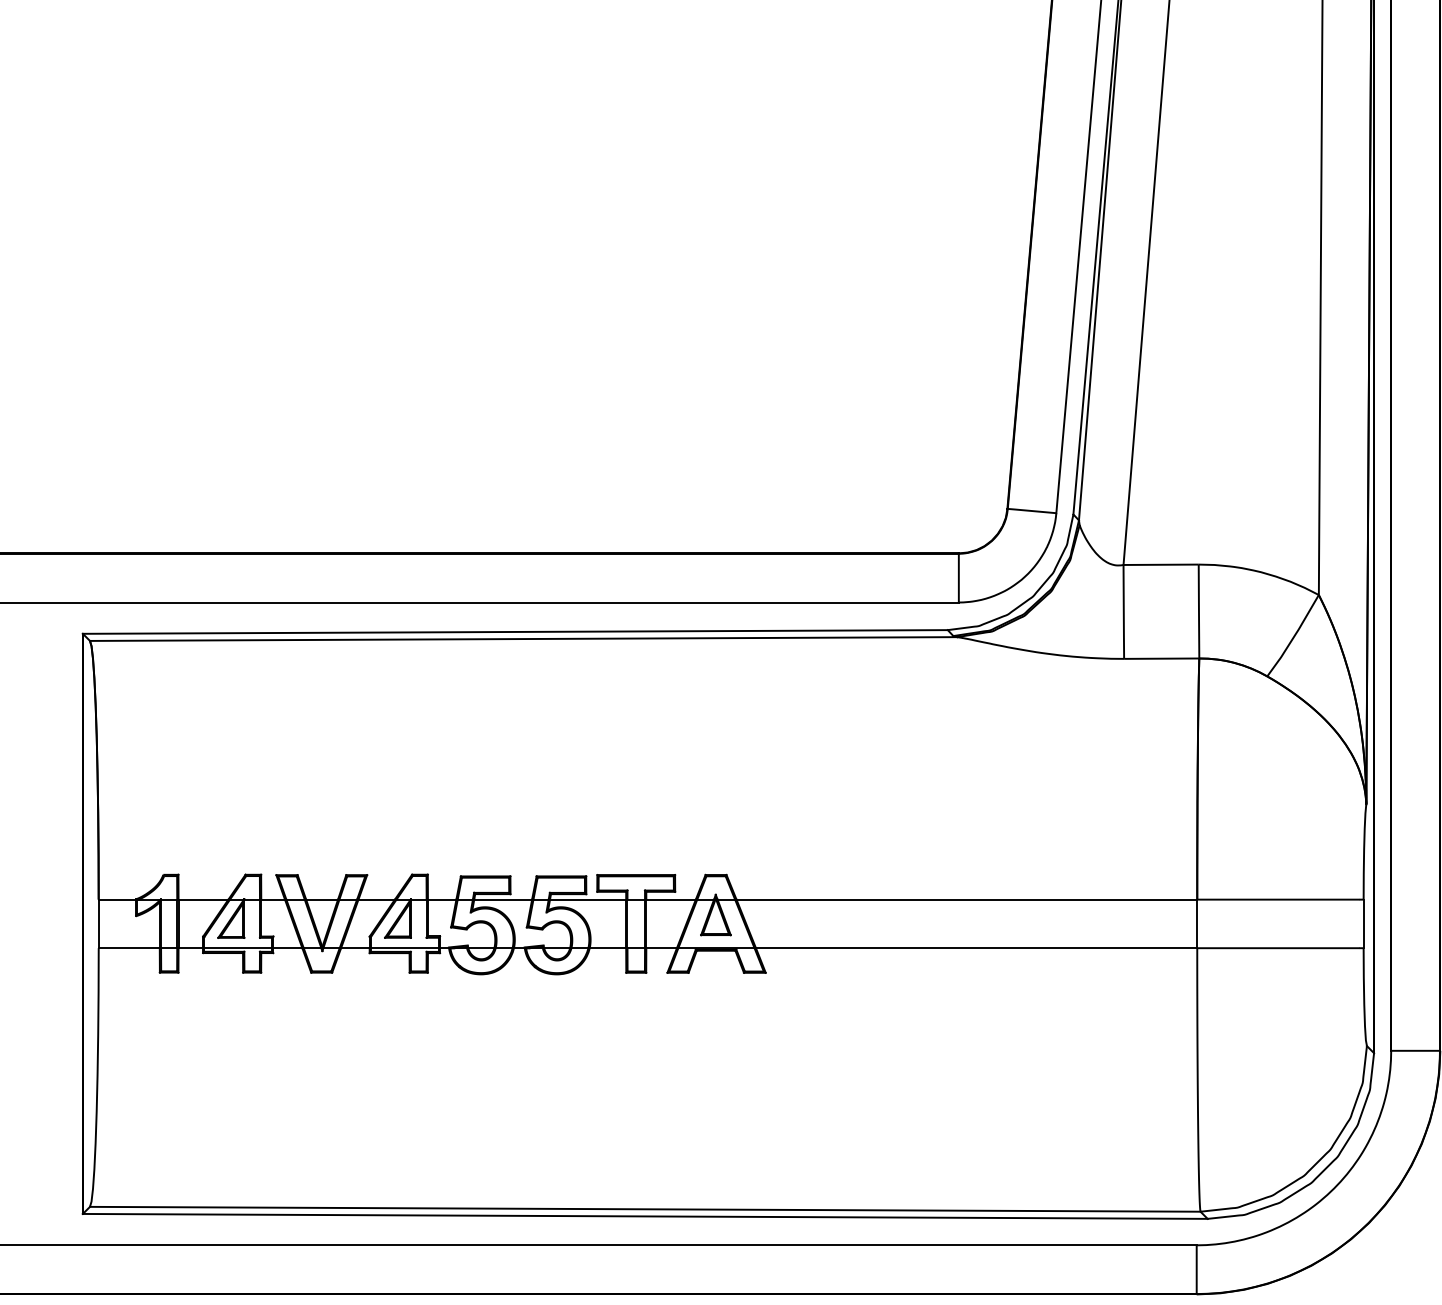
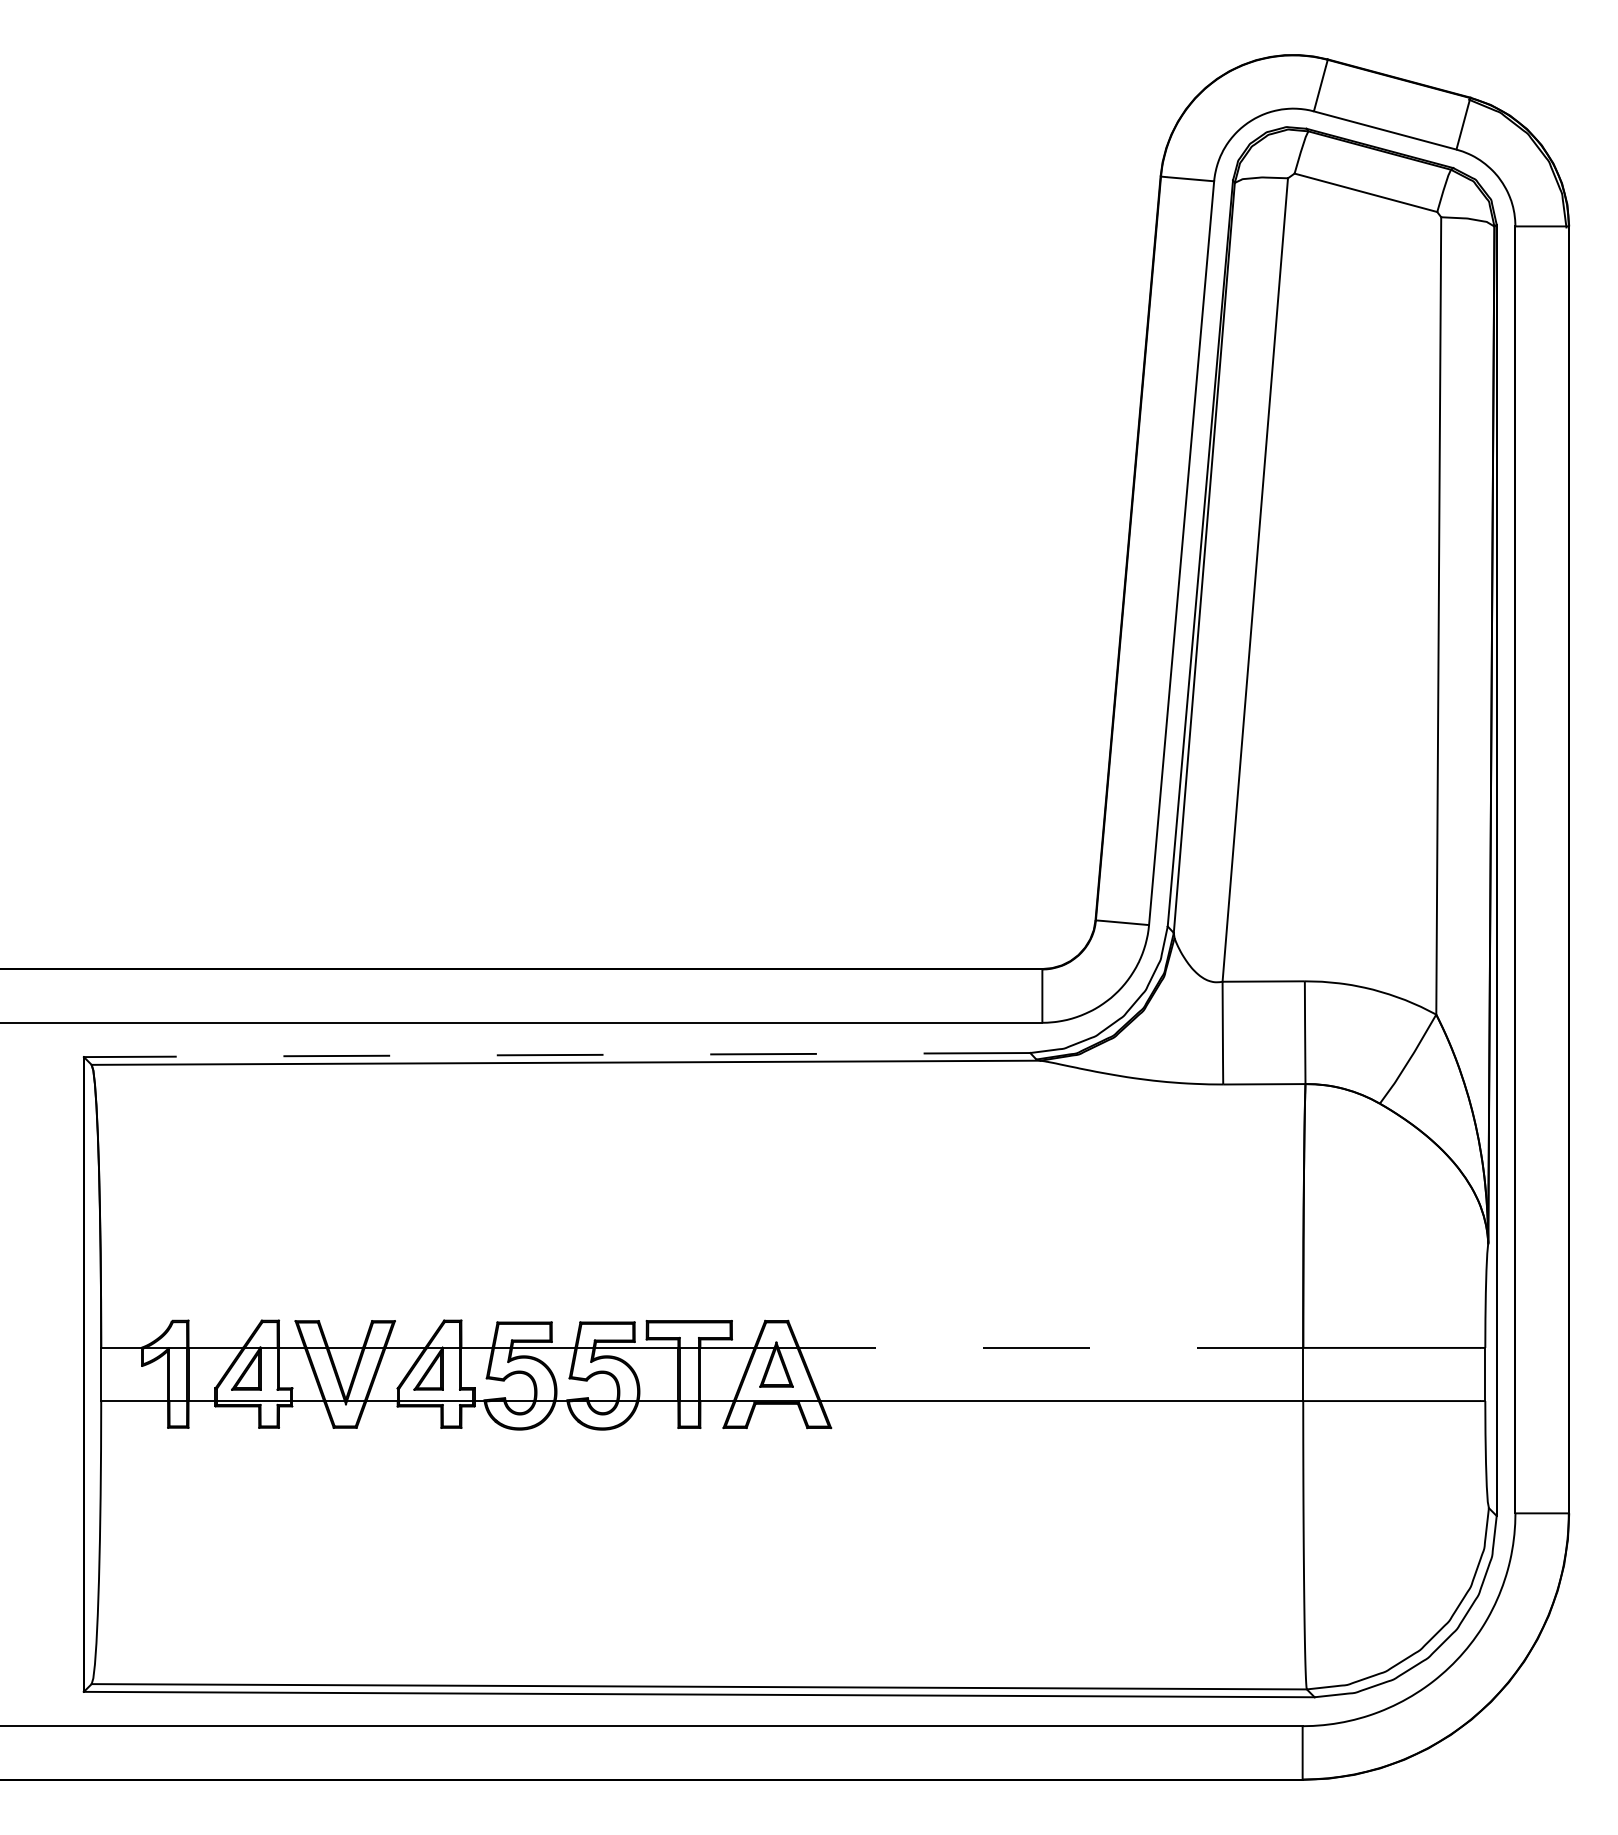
line: (514, 632) -> (556, 1055), solid -> dashed
line: (966, 899) -> (1050, 1347), solid -> dashed

